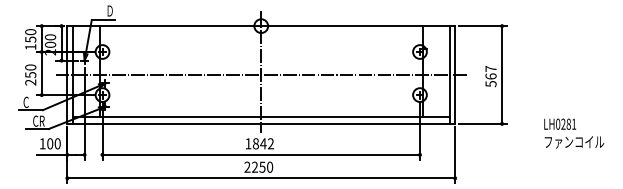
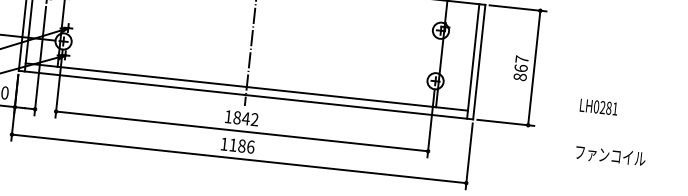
line: (261, 75) -> (252, 38), removed
text: (490, 84) -> (519, 77), 567 -> 867
text: (560, 123) -> (599, 106), moved
text: (258, 166) -> (237, 144), 2250 -> 1186

